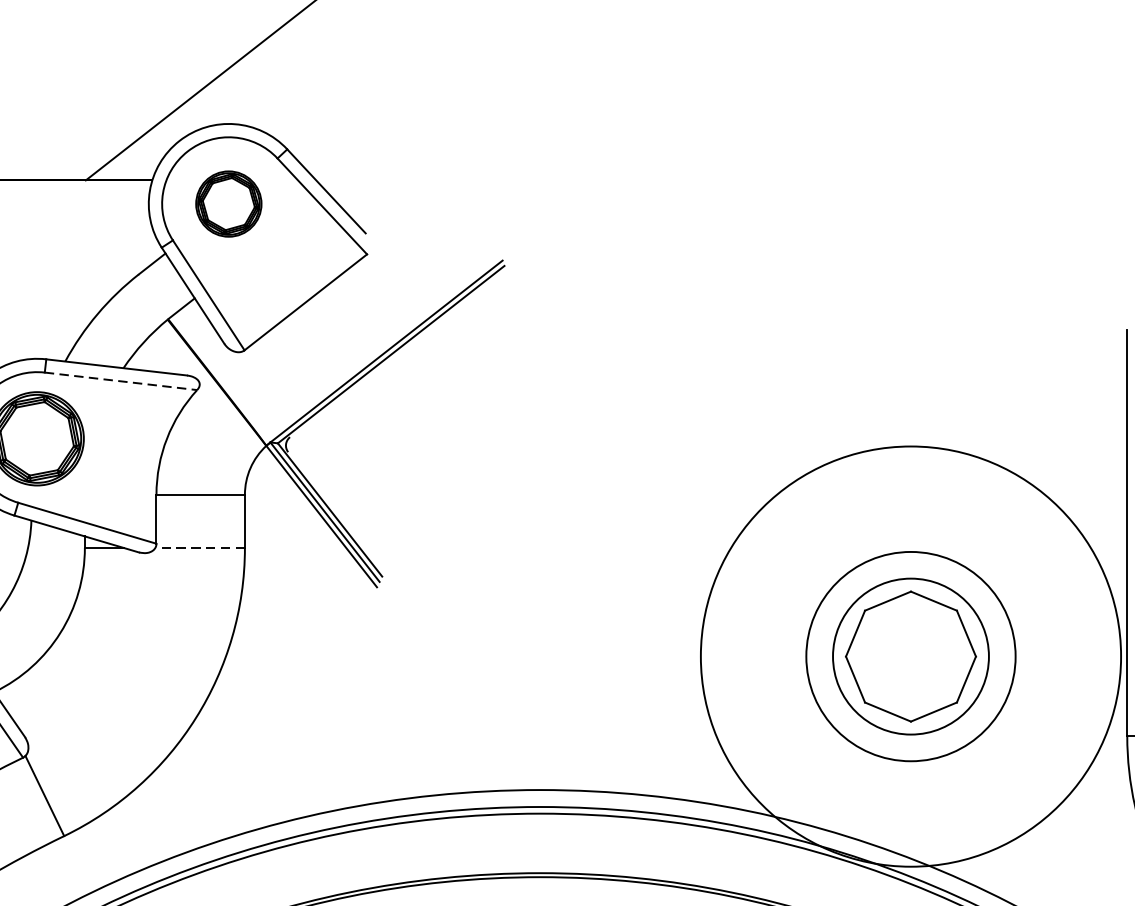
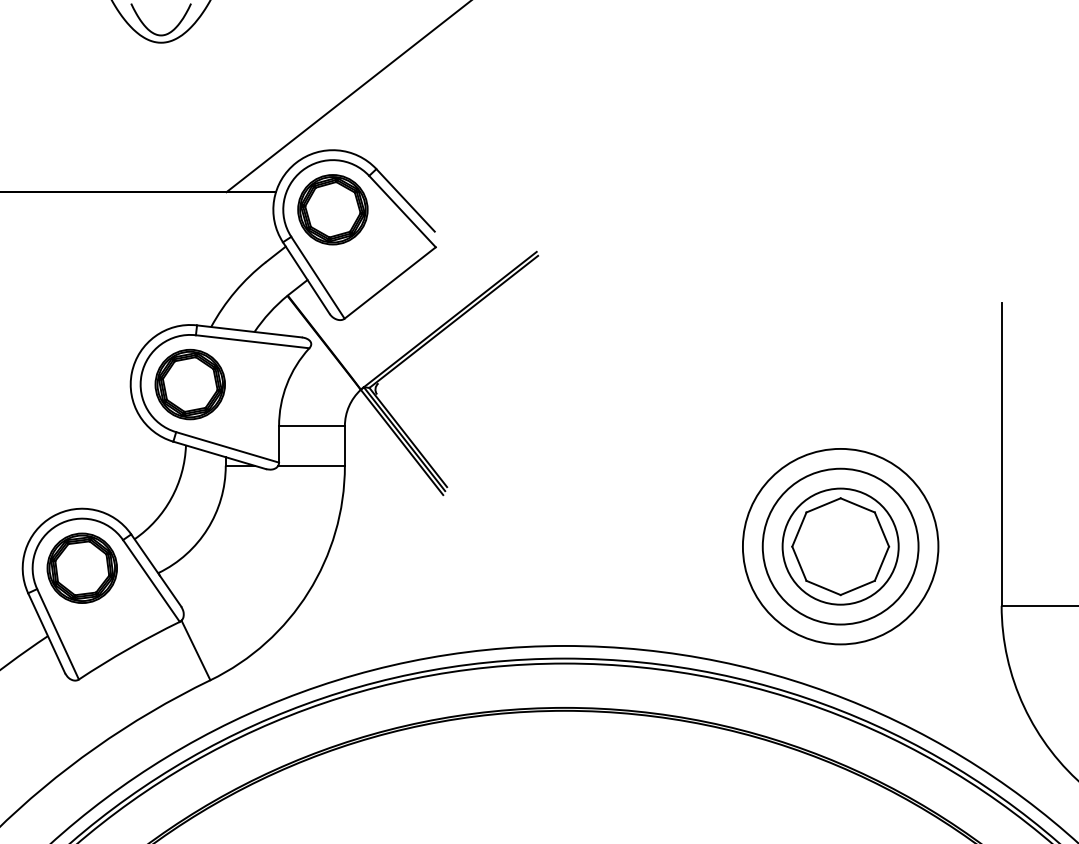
part: (228, 203) -> (332, 209), size x1.43
line: (122, 380) -> (253, 341), dashed -> solid
line: (200, 547) -> (311, 465), dashed -> solid
circle: (910, 656) -> (840, 546), size x0.62

